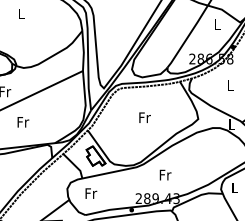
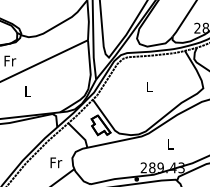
text: (144, 117) -> (149, 86), Fr -> L
text: (23, 122) -> (28, 91), Fr -> L
text: (165, 174) -> (170, 143), Fr -> L
text: (91, 193) -> (56, 162), moved

